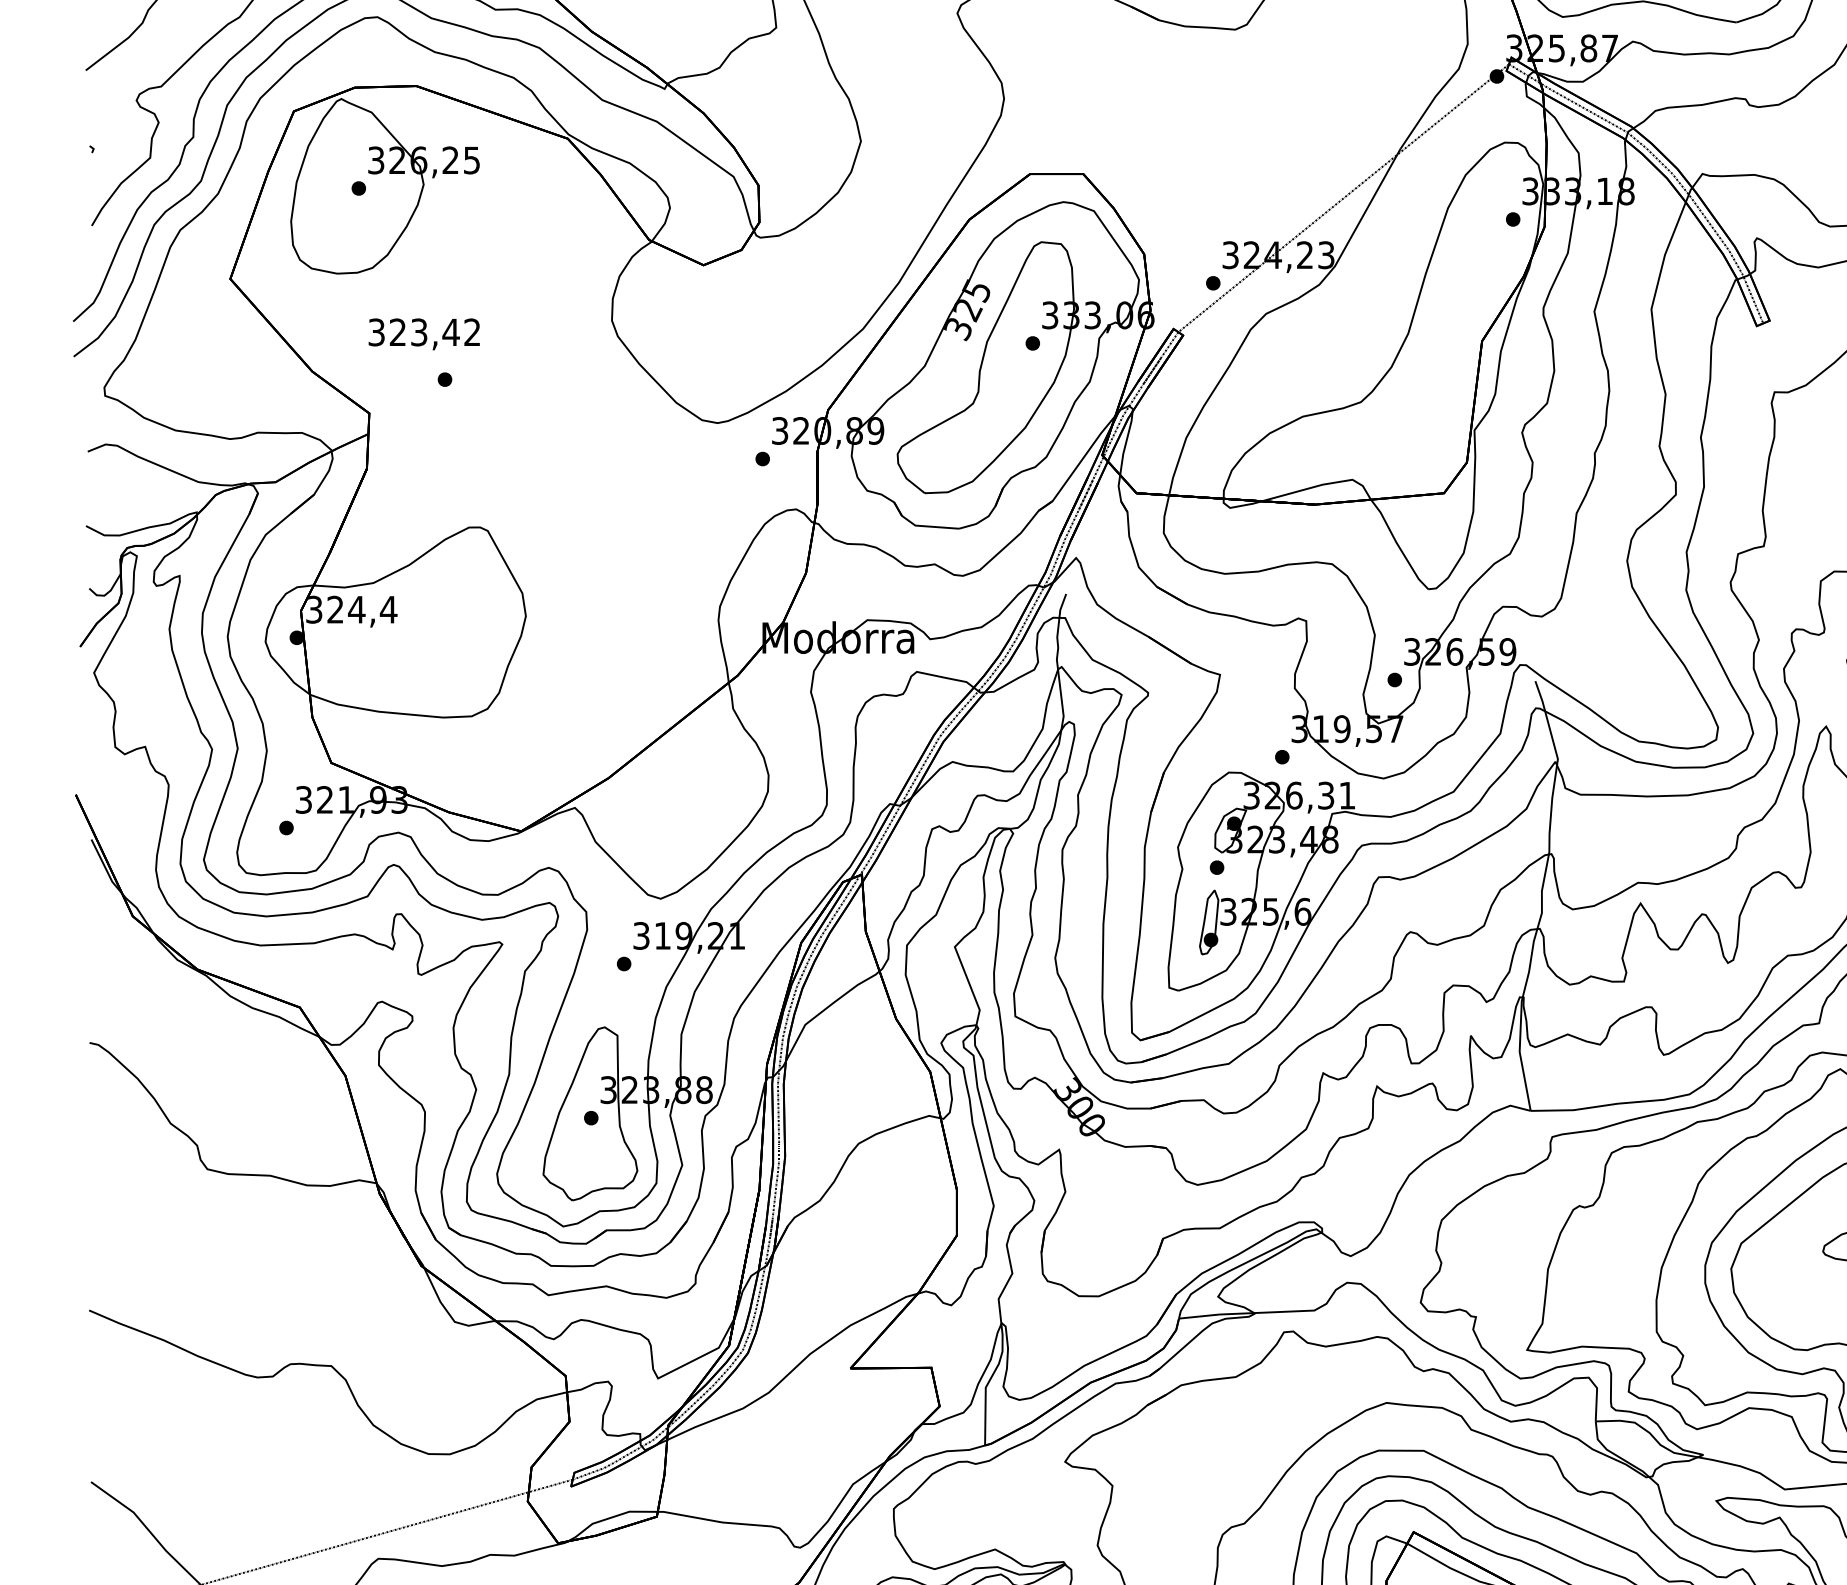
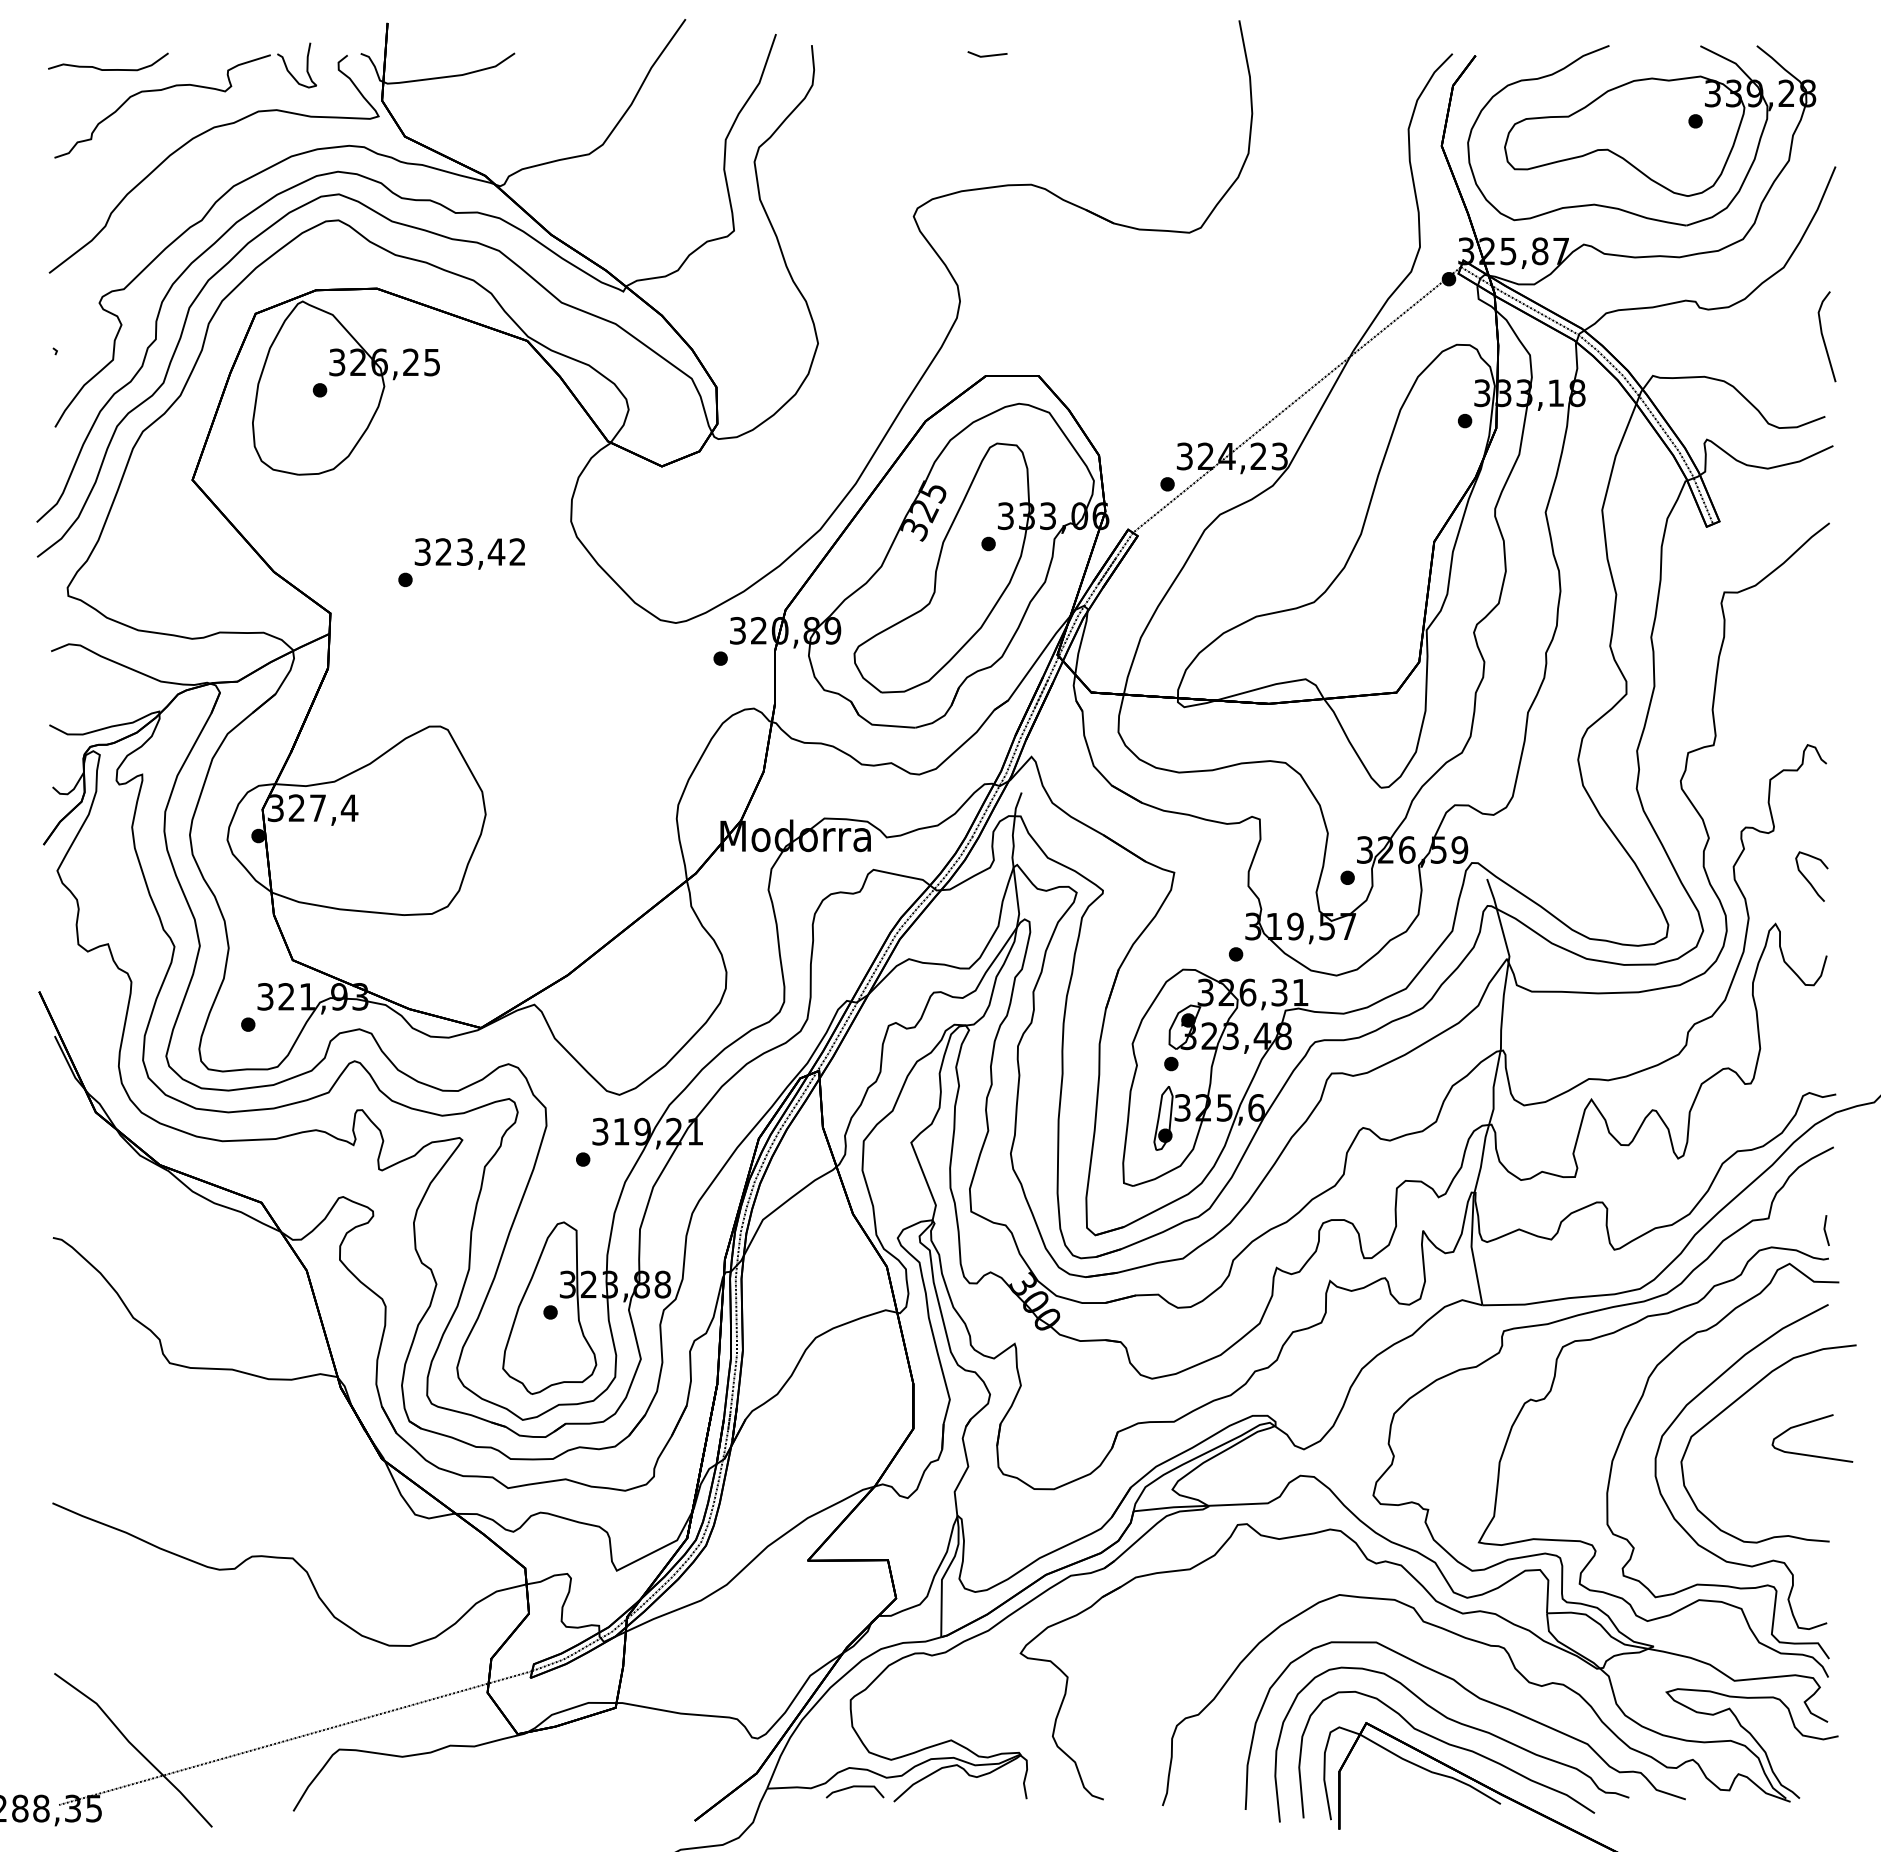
text: (423, 333) -> (469, 553), moved
text: (356, 609) -> (317, 807), 324,4 -> 327,4

